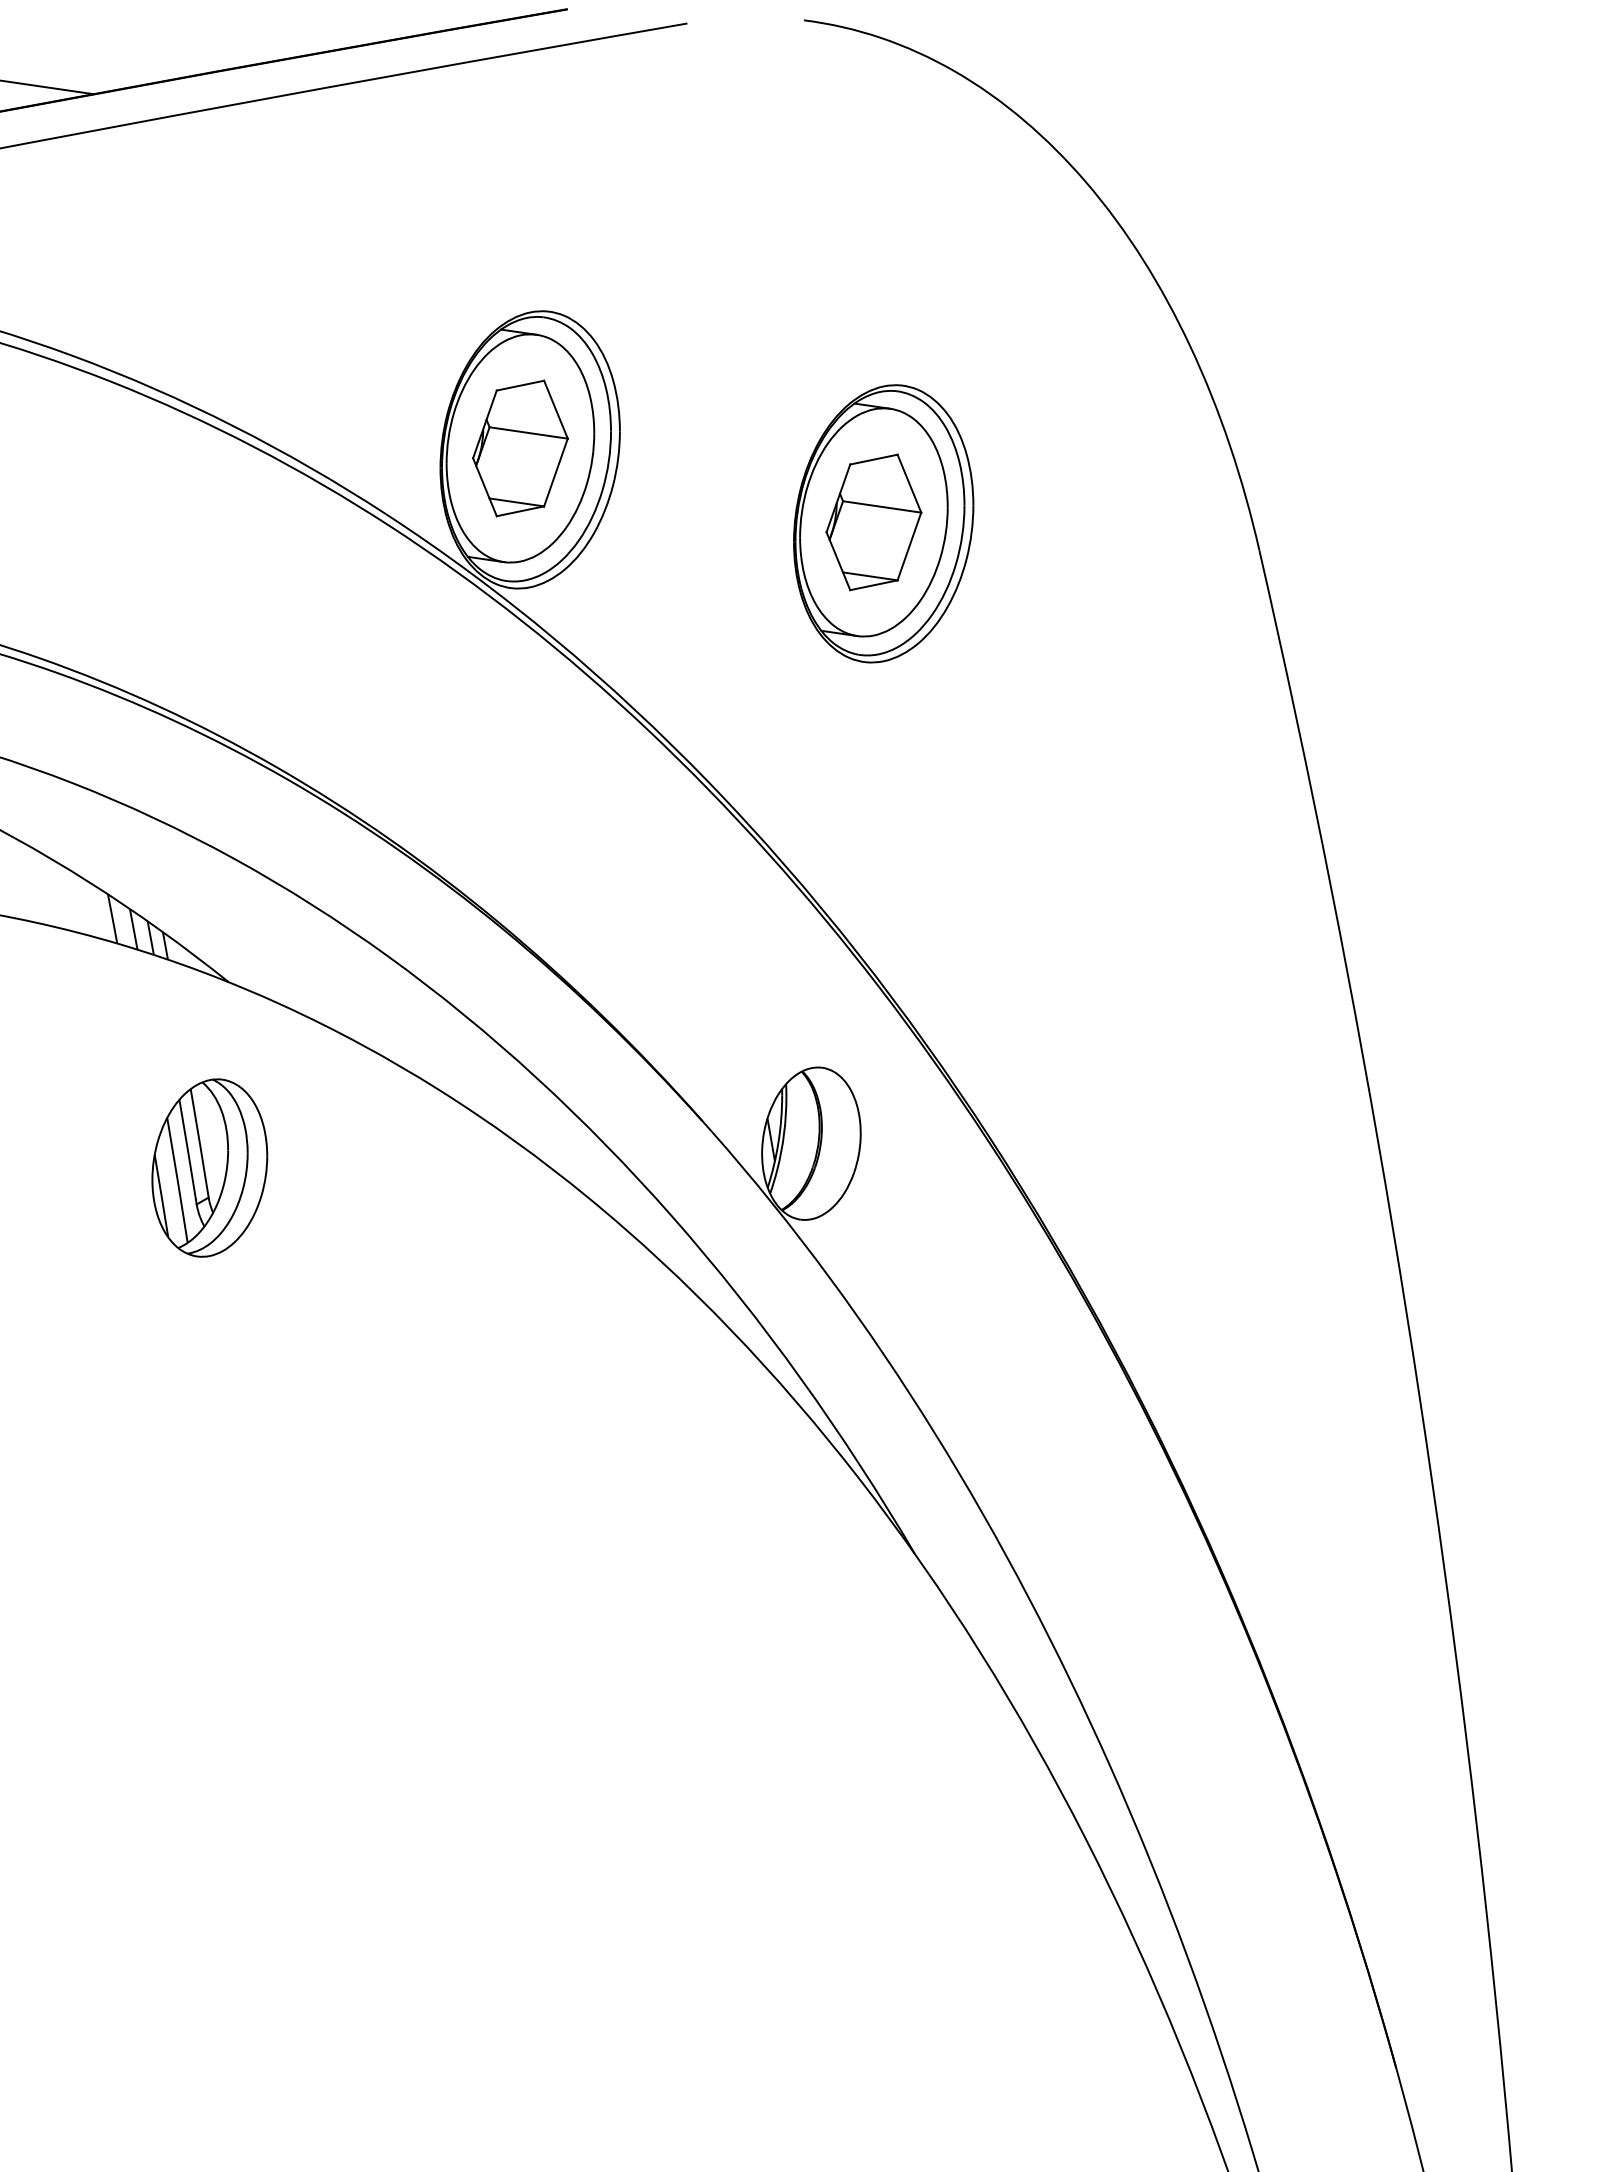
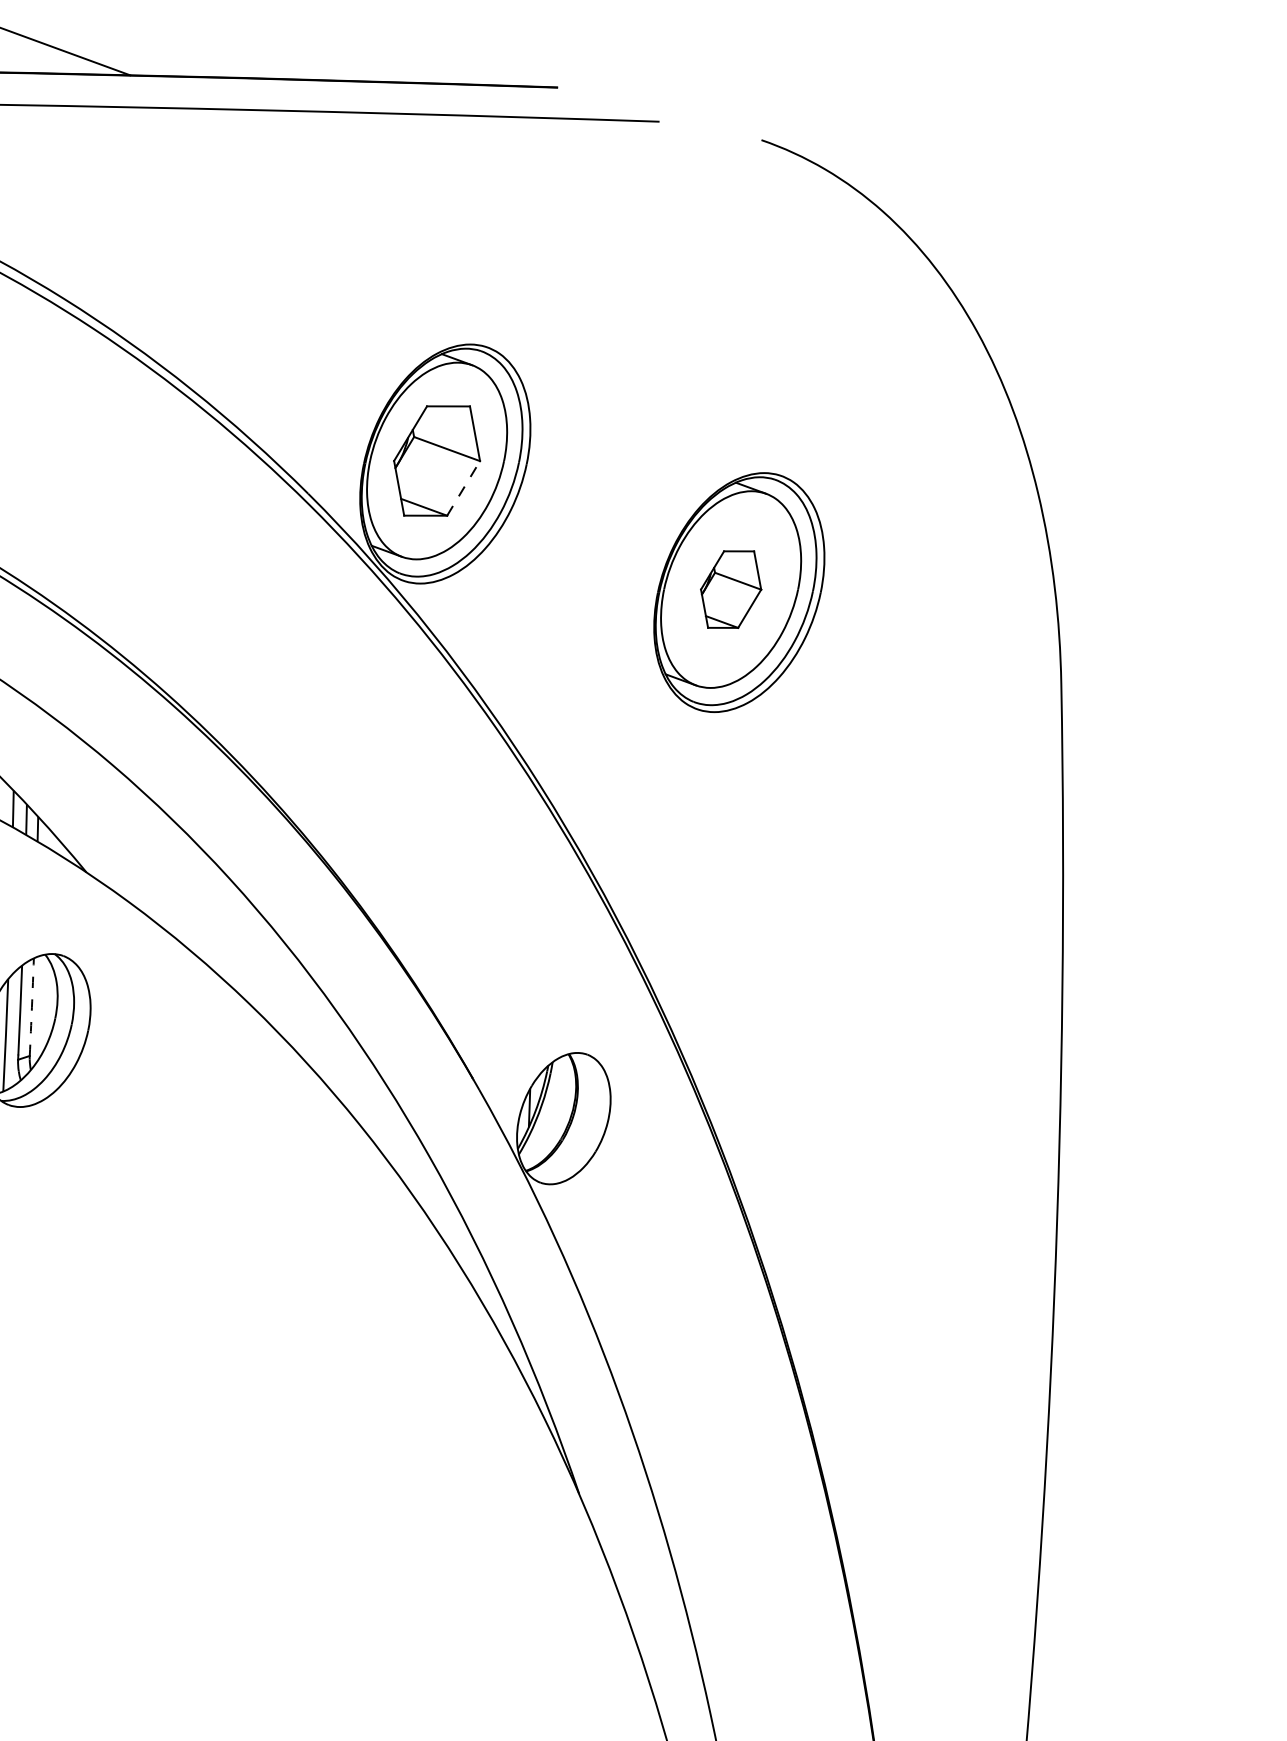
line: (555, 472) -> (463, 488), solid -> dashed
part: (873, 522) -> (730, 589), size x0.7
arc: (199, 1143) -> (31, 1007), solid -> dashed

